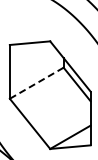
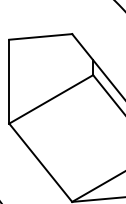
line: (36, 83) -> (50, 99), dashed -> solid

